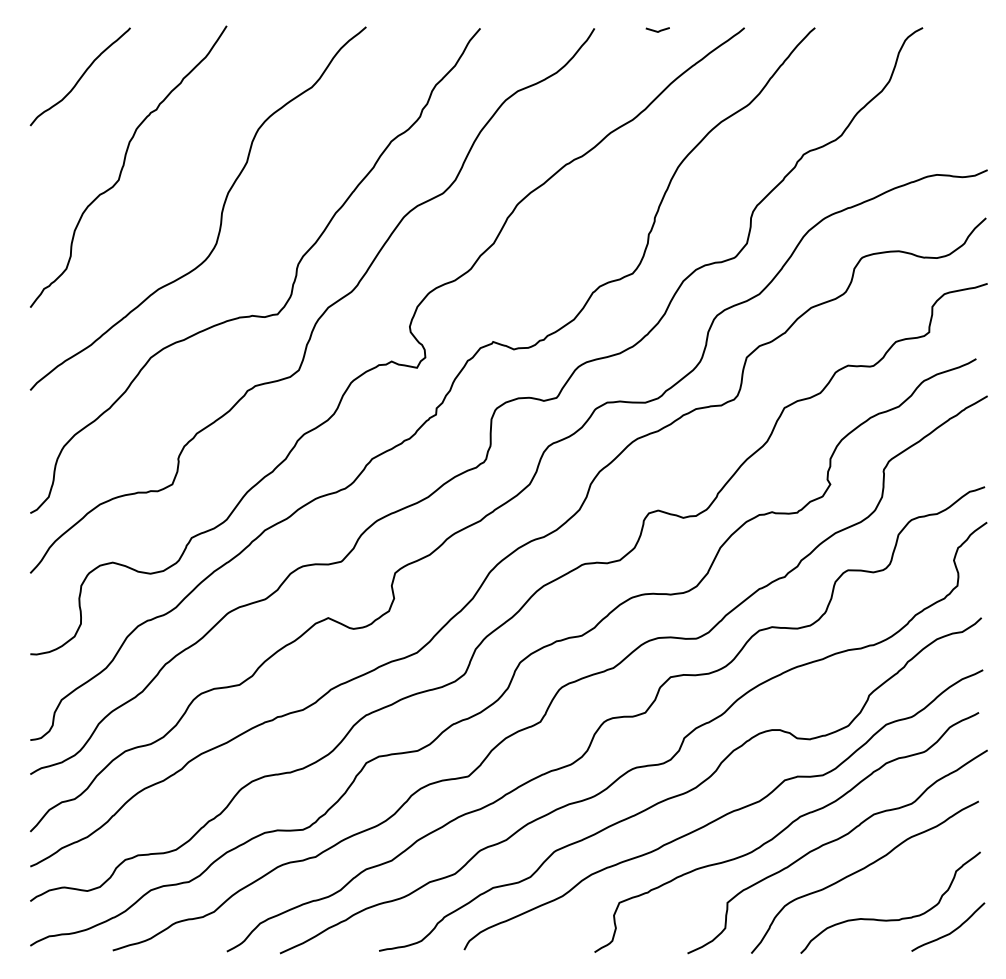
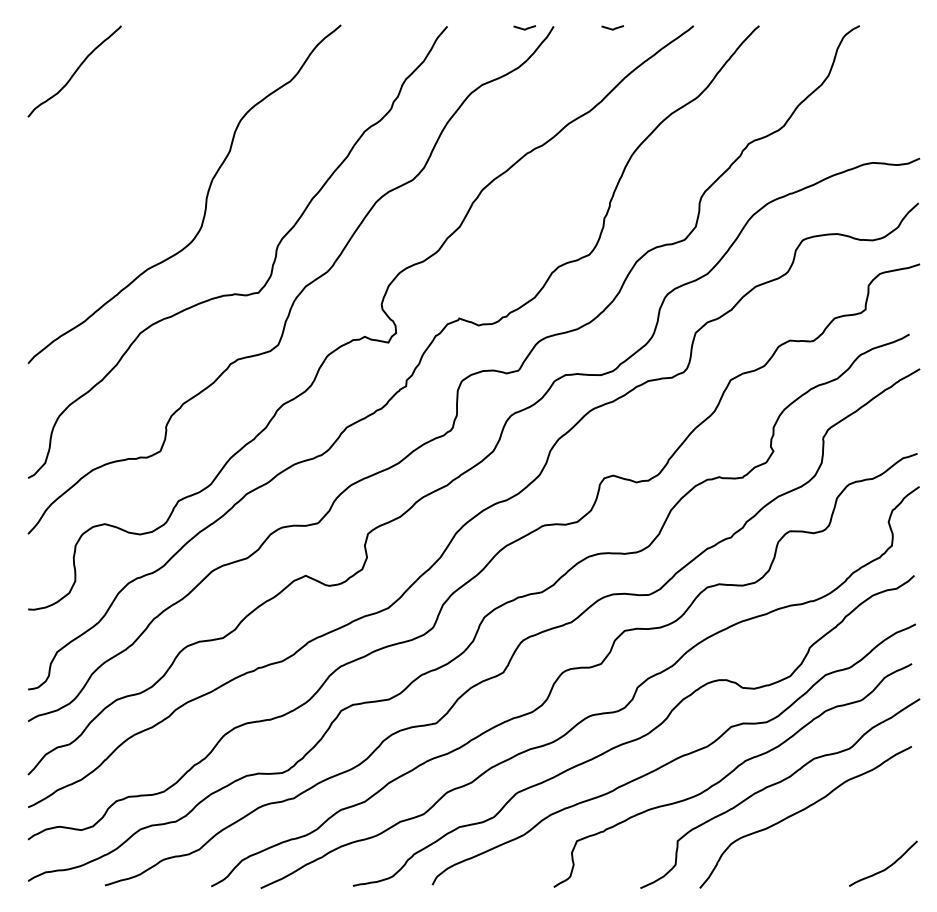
line: (563, 30) -> (524, 28), added
curve: (125, 163) -> (116, 152), removed
curve: (890, 919) -> (829, 856), removed

